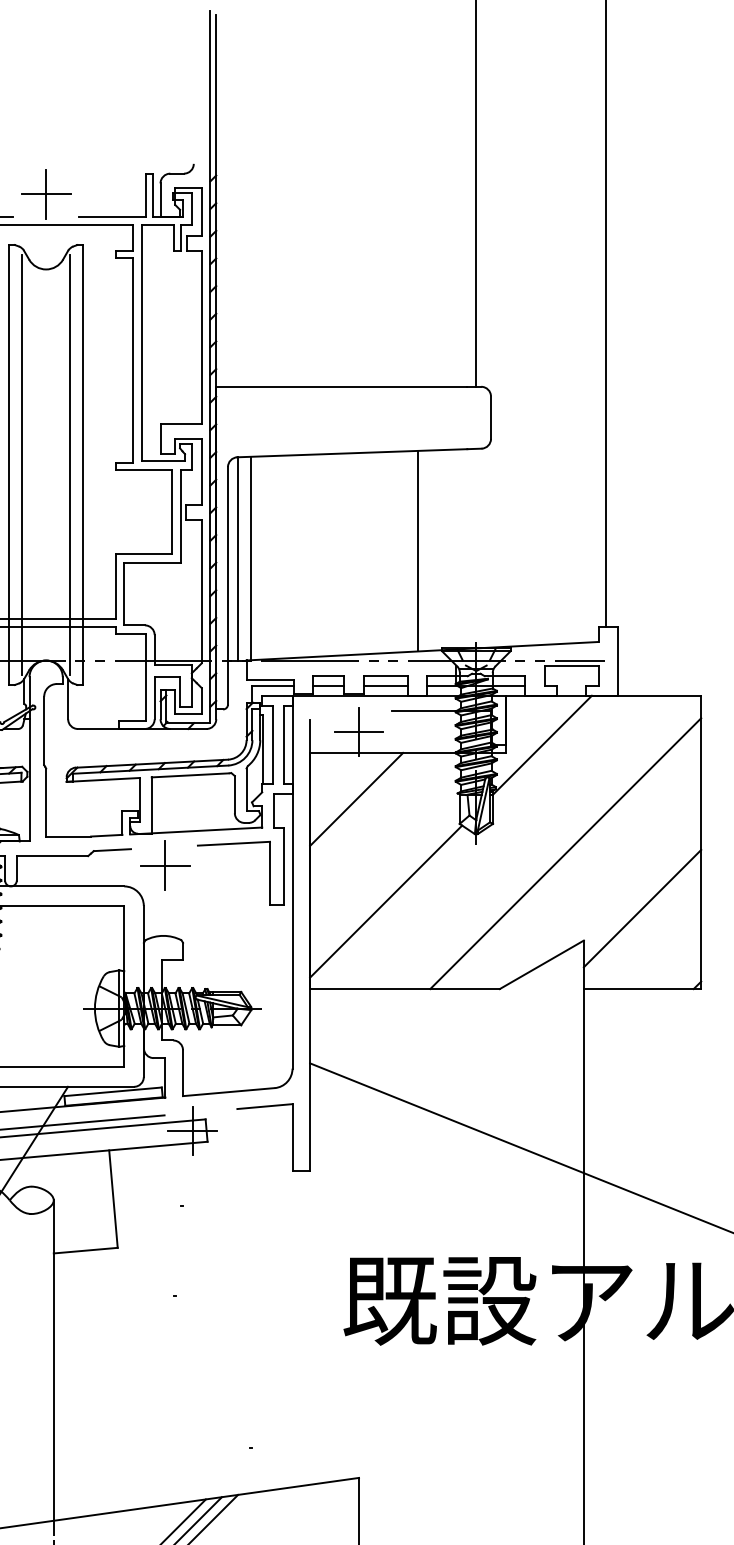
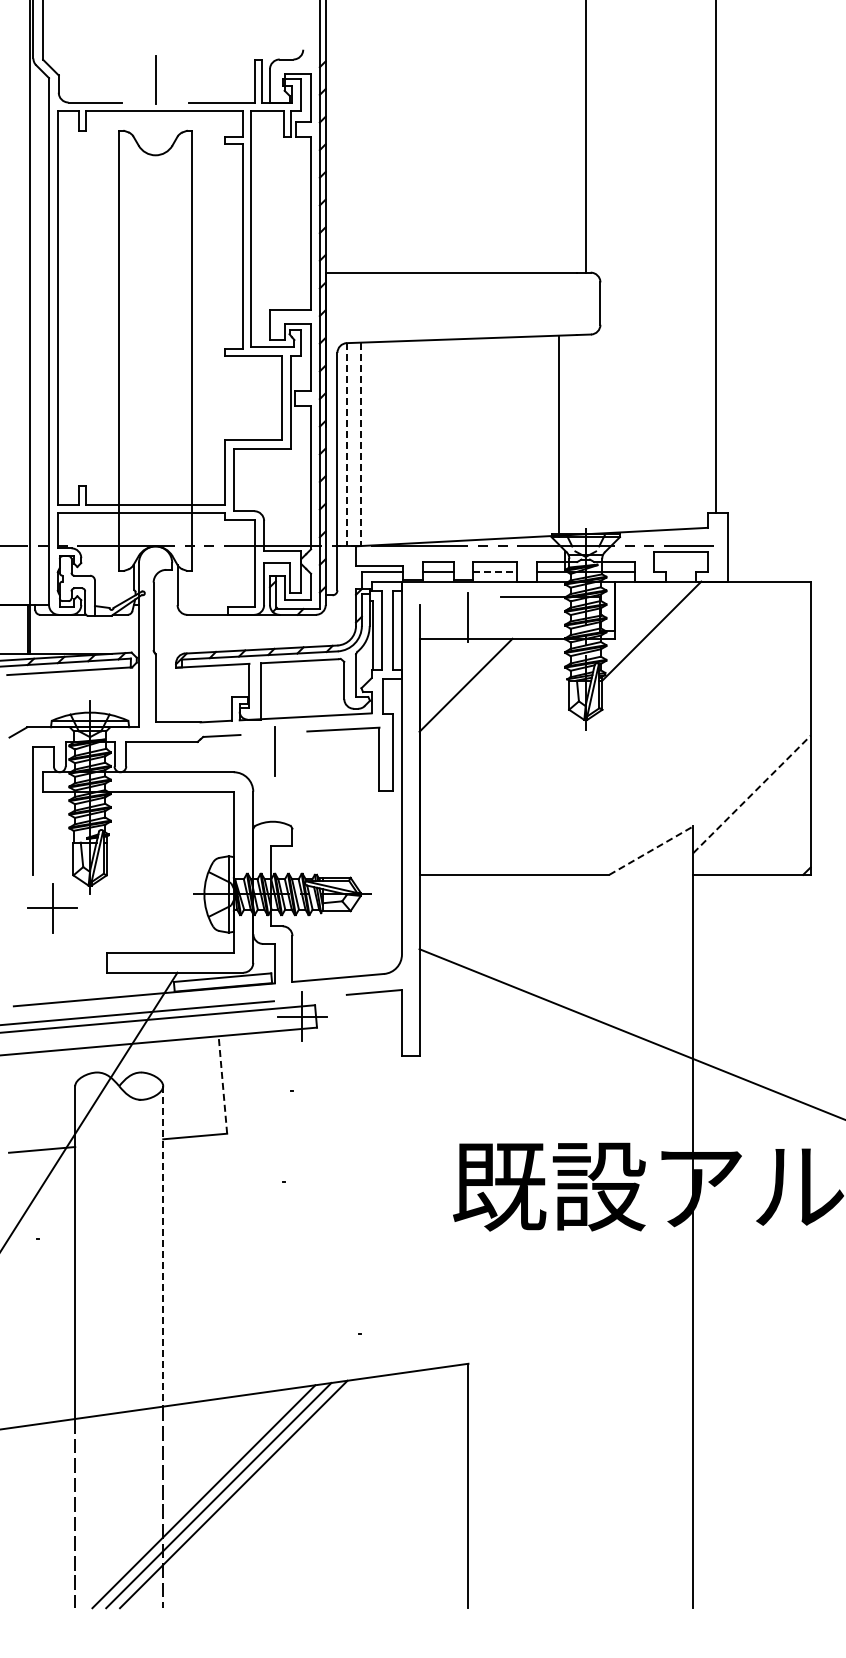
line: (46, 194) -> (155, 80), removed
line: (22, 464) -> (131, 350), removed
line: (70, 464) -> (179, 350), removed
line: (418, 550) -> (559, 436), moved
line: (238, 558) -> (347, 444), solid -> dashed
line: (251, 558) -> (360, 444), solid -> dashed
line: (386, 685) -> (495, 571), solid -> dashed
line: (359, 731) -> (468, 617), removed
line: (565, 853) -> (674, 739), removed
line: (165, 865) -> (274, 751), removed
line: (386, 901) -> (495, 787), removed
line: (643, 908) -> (752, 794), solid -> dashed
line: (542, 964) -> (651, 850), solid -> dashed
line: (113, 1198) -> (222, 1084), solid -> dashed
line: (54, 1360) -> (163, 1246), solid -> dashed

